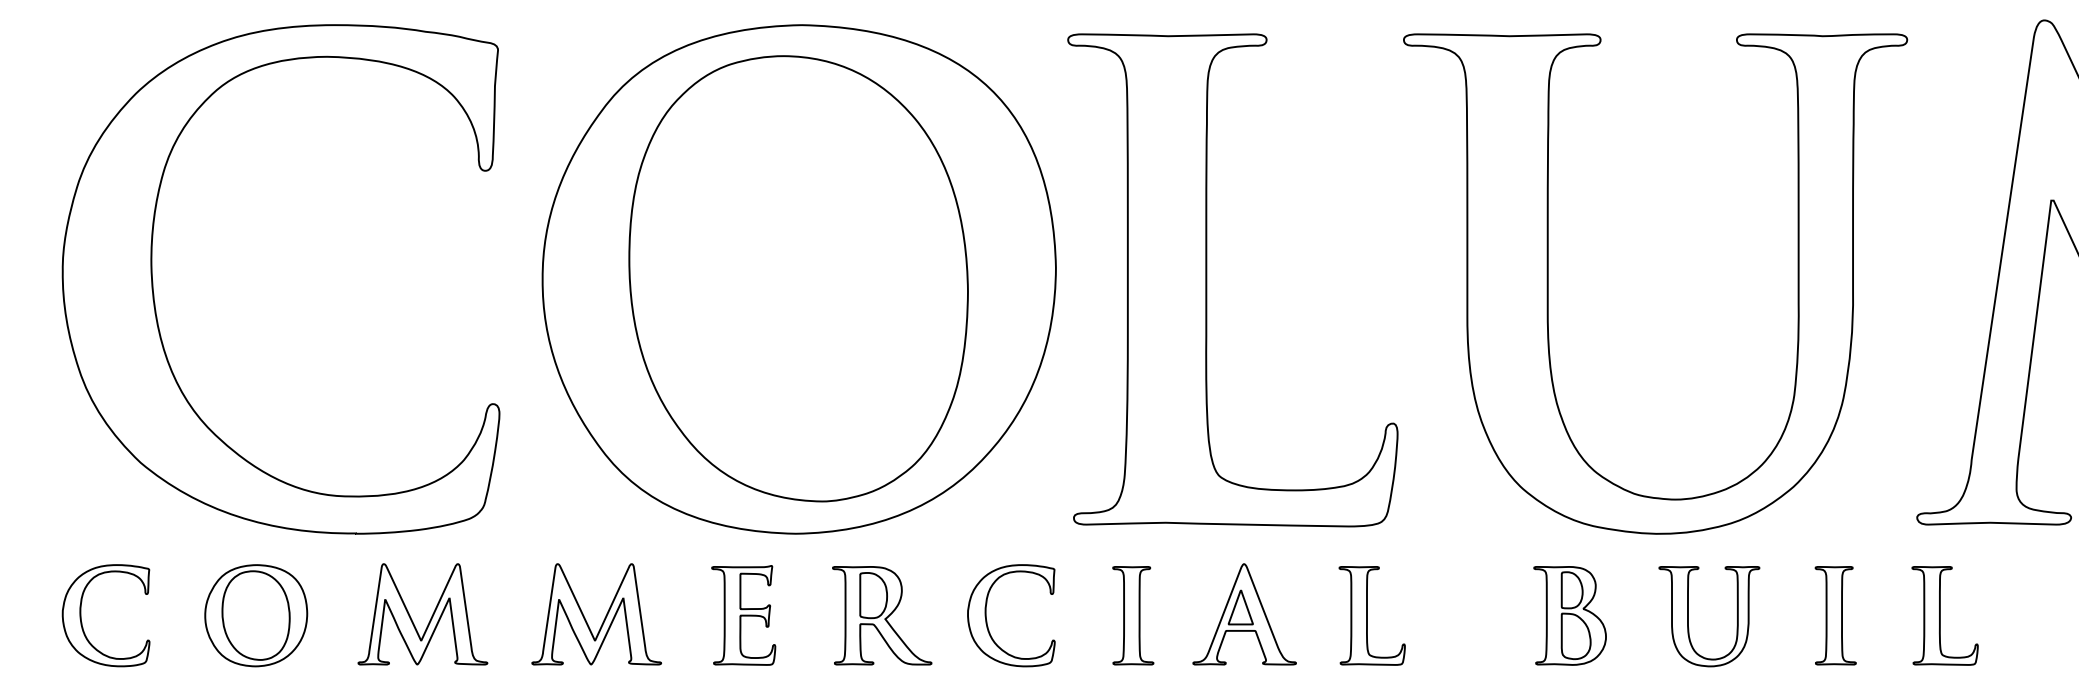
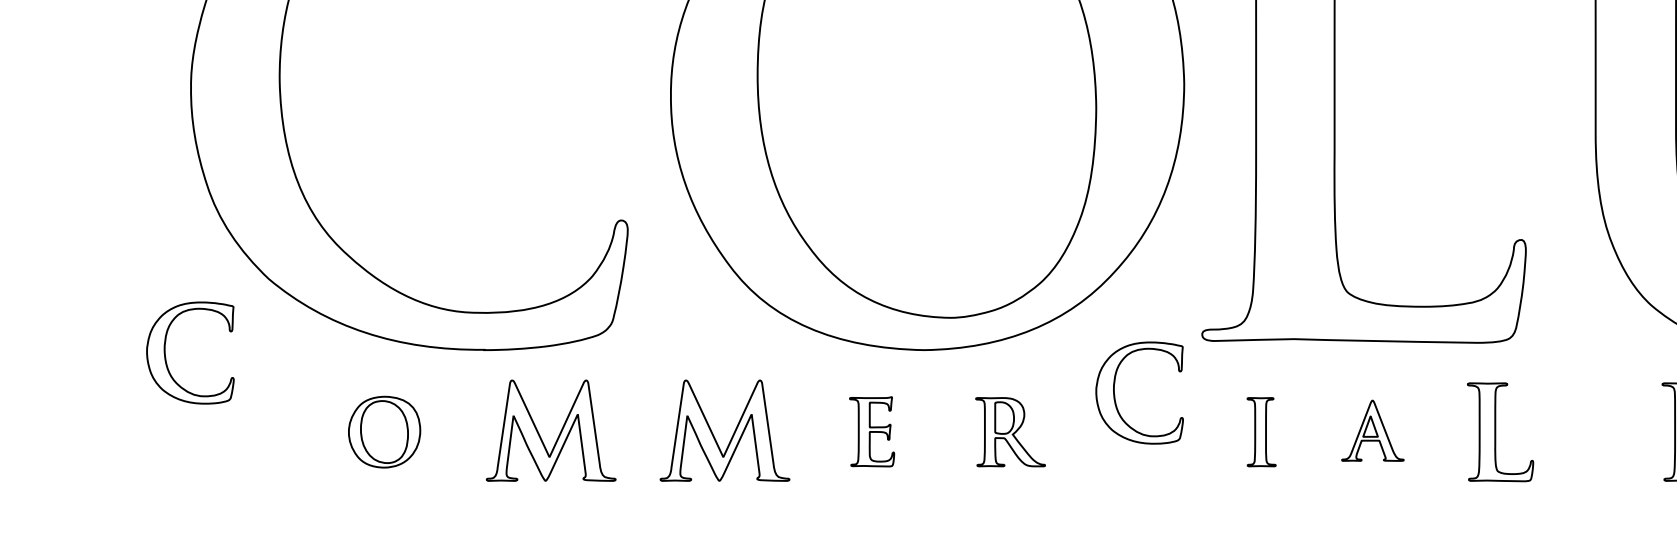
part: (1244, 614) -> (1372, 430), size x0.6
part: (81, 615) -> (165, 352), moved
part: (256, 615) -> (384, 431), size x0.7
part: (743, 615) -> (871, 431), size x0.7
part: (882, 615) -> (1010, 431), size x0.7
part: (1133, 615) -> (1261, 431), size x0.7
part: (987, 620) -> (1115, 397), moved

